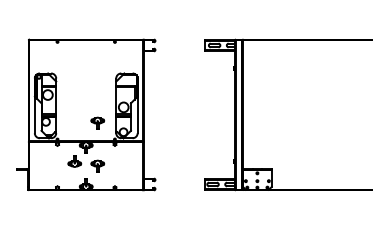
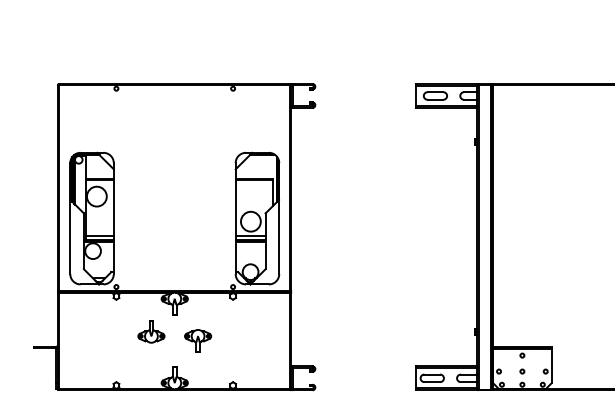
part: (97, 122) -> (197, 252), removed

